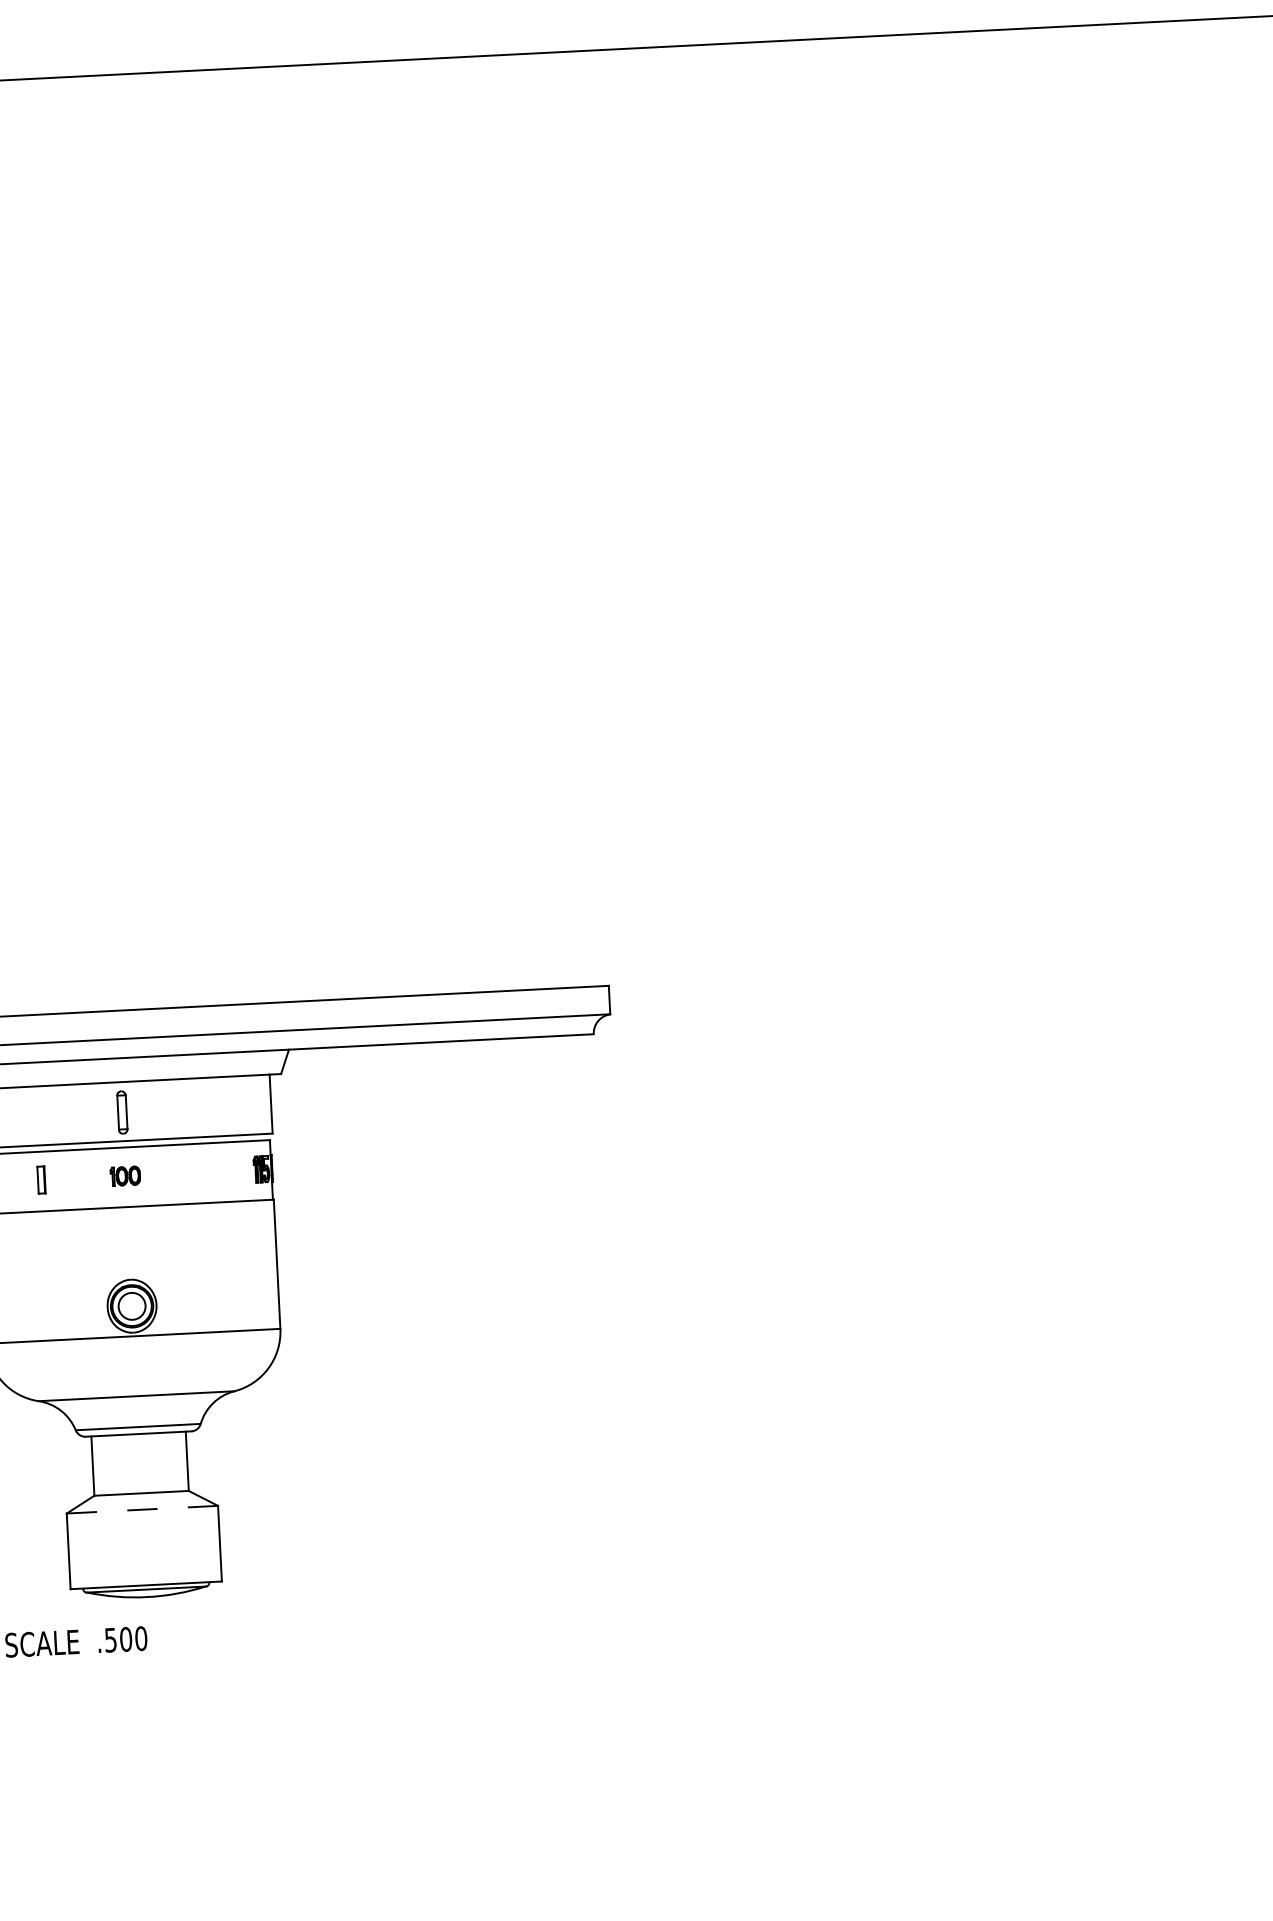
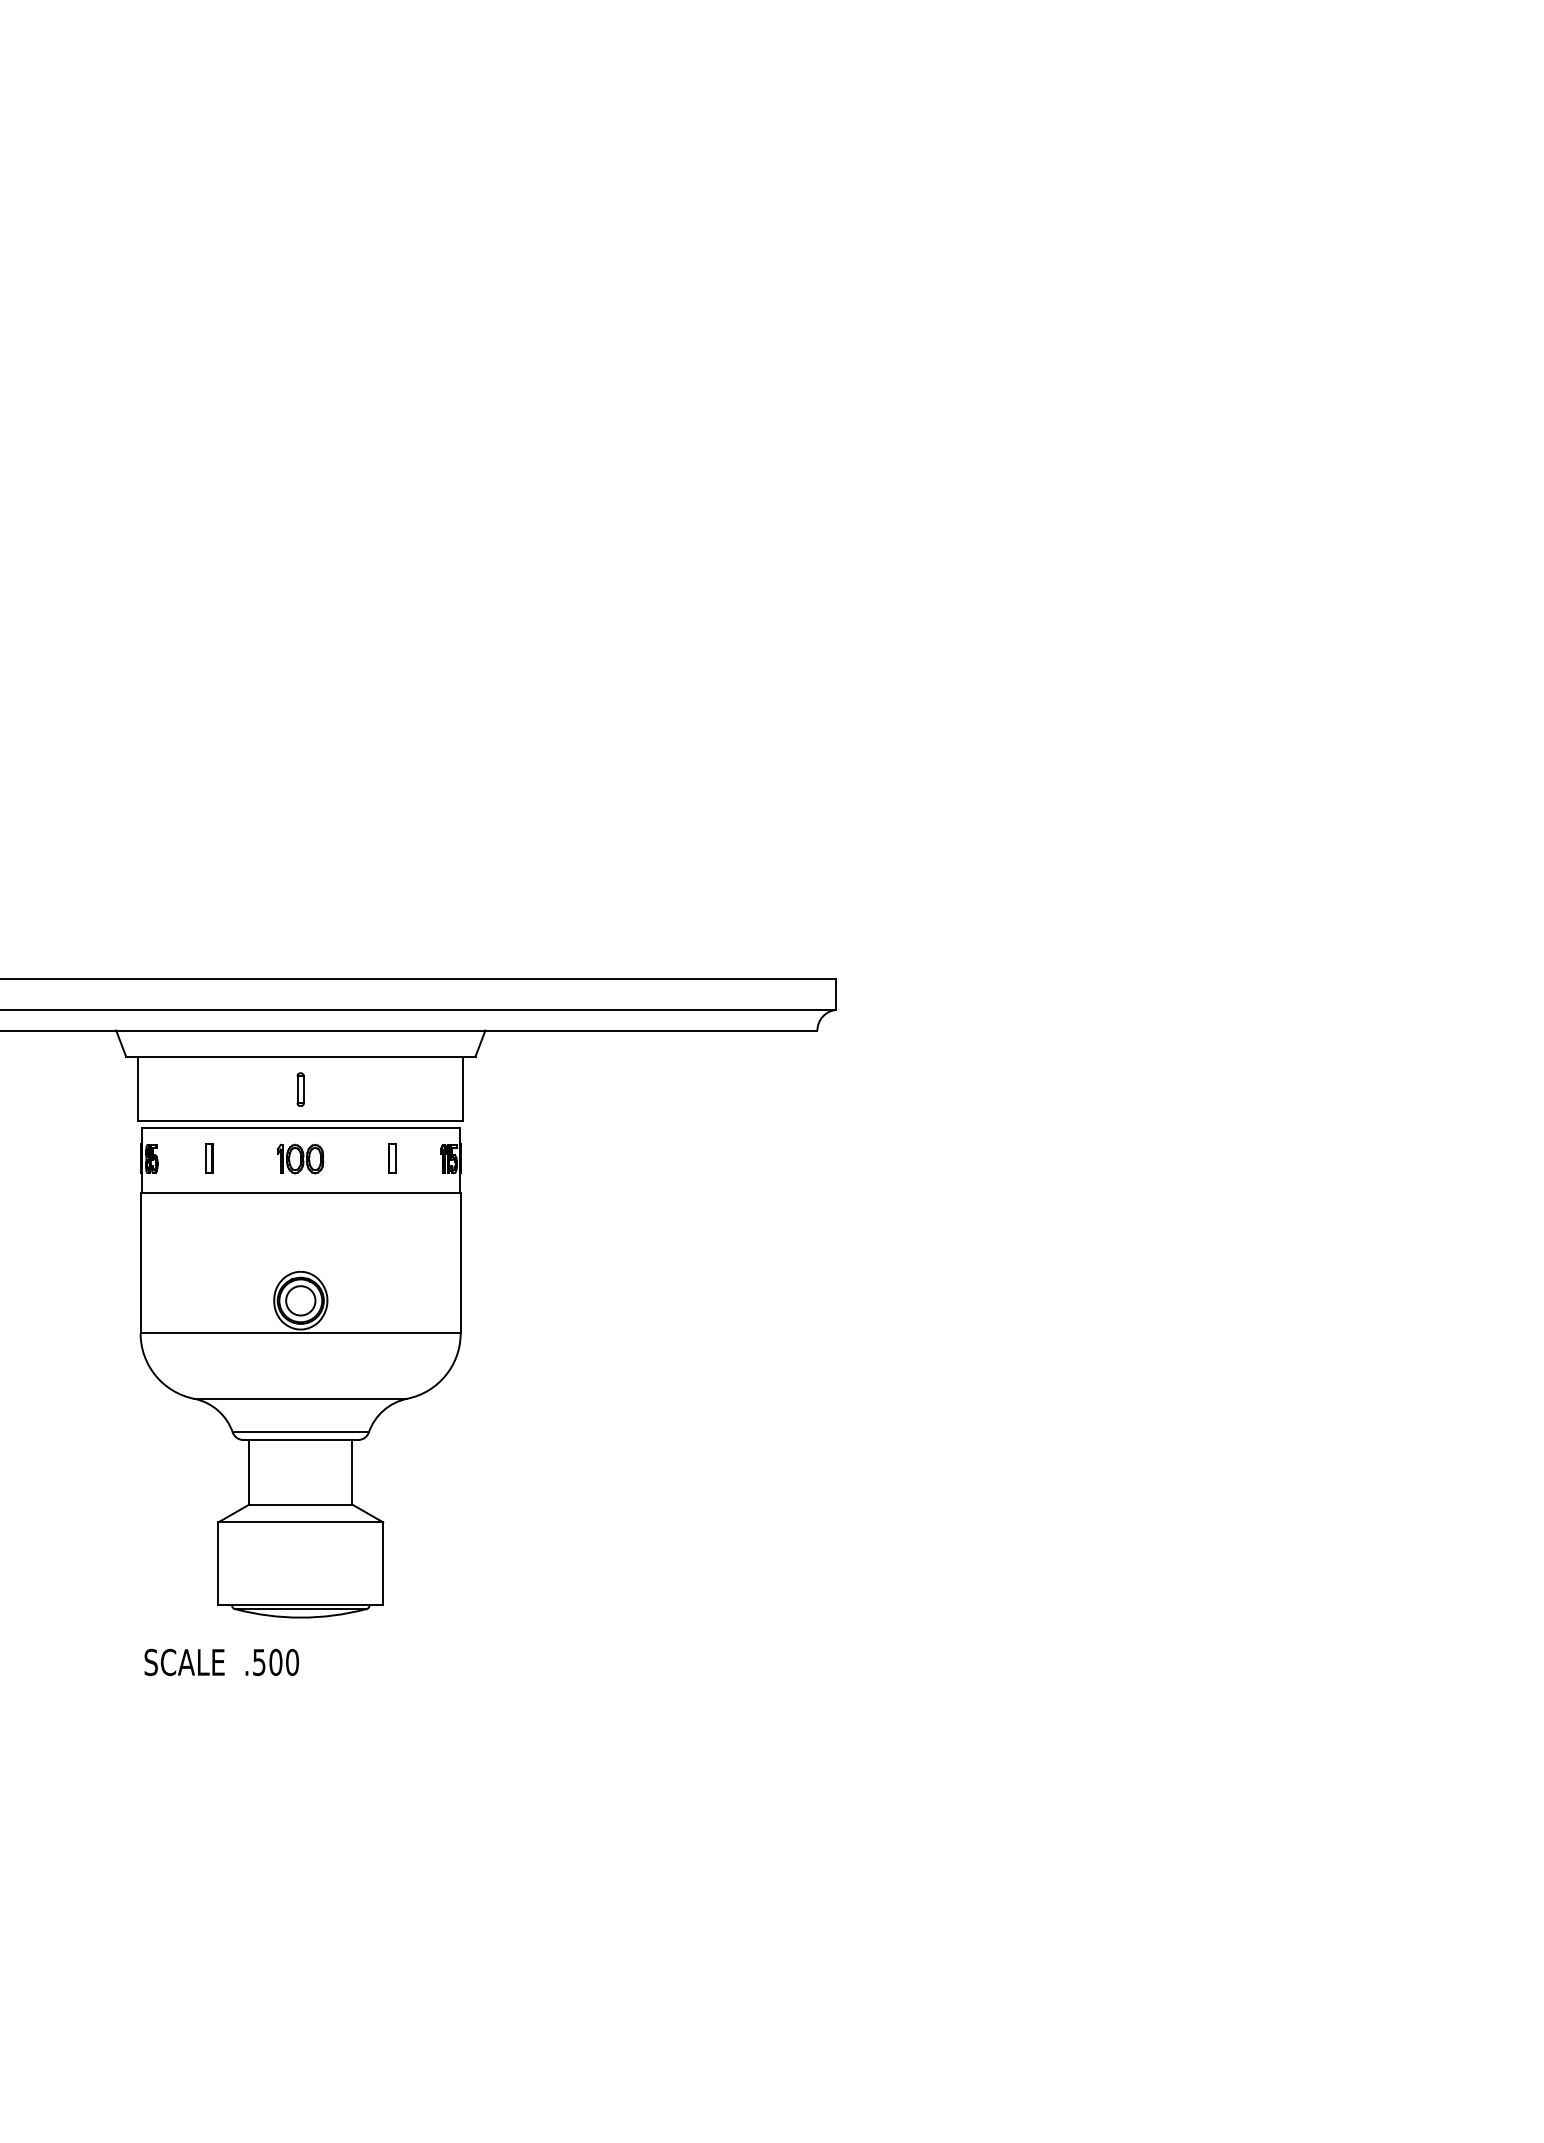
part: (121, 1112) -> (300, 1089), size x0.71
part: (209, 1171) -> (392, 1158), added
part: (125, 1175) -> (300, 1158), size x1.43
line: (143, 1509) -> (301, 1522), dashed -> solid

